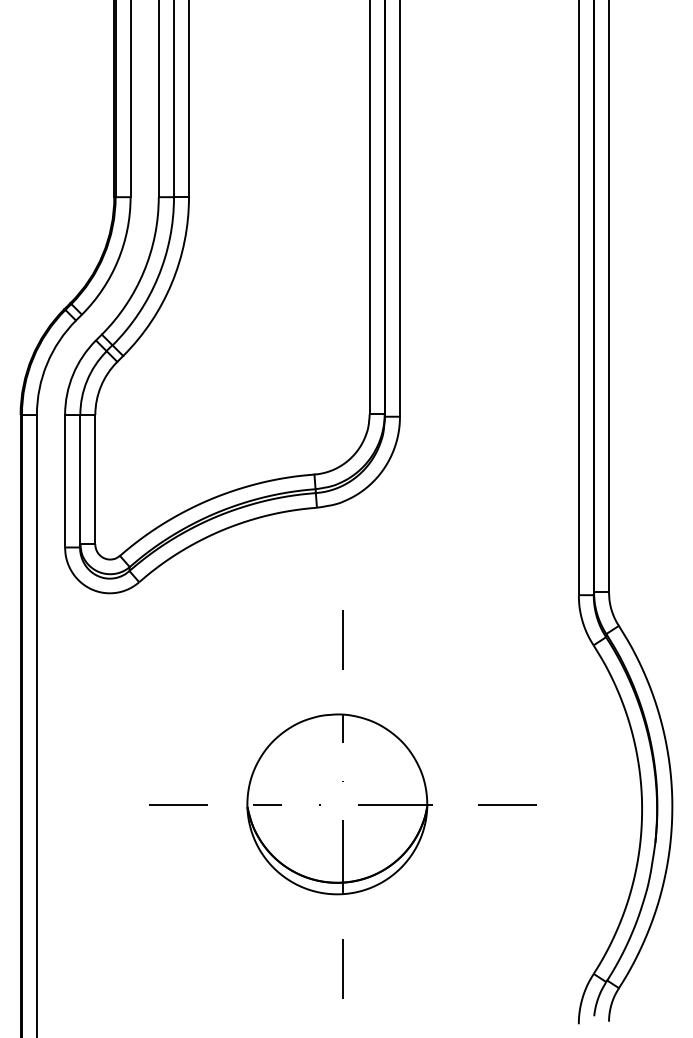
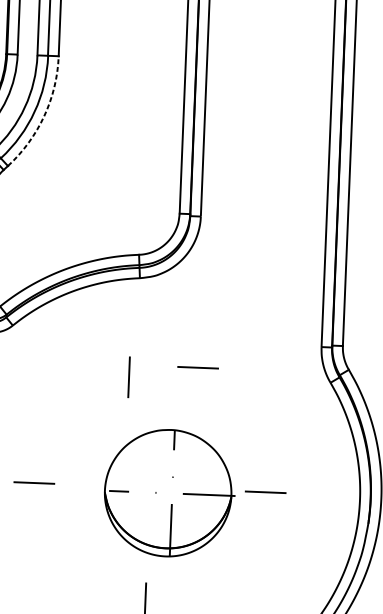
arc: (171, 283) -> (43, 116), solid -> dashed
line: (404, 631) -> (197, 367), added
line: (342, 639) -> (128, 376), moved
part: (339, 804) -> (169, 493), moved

